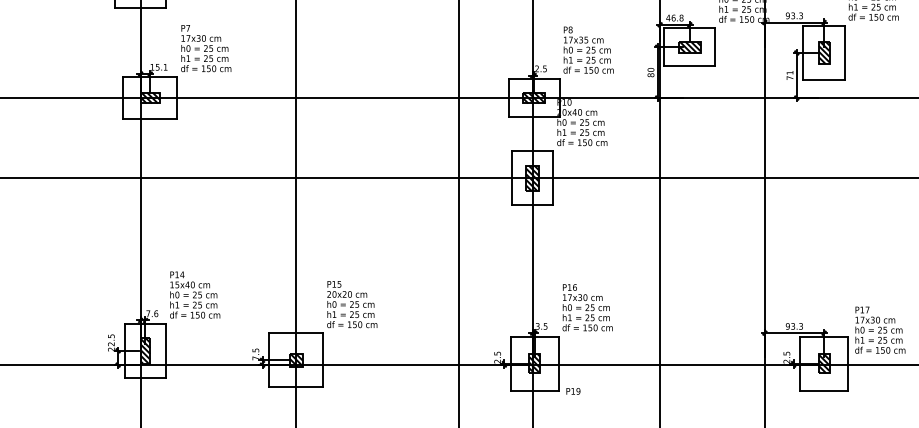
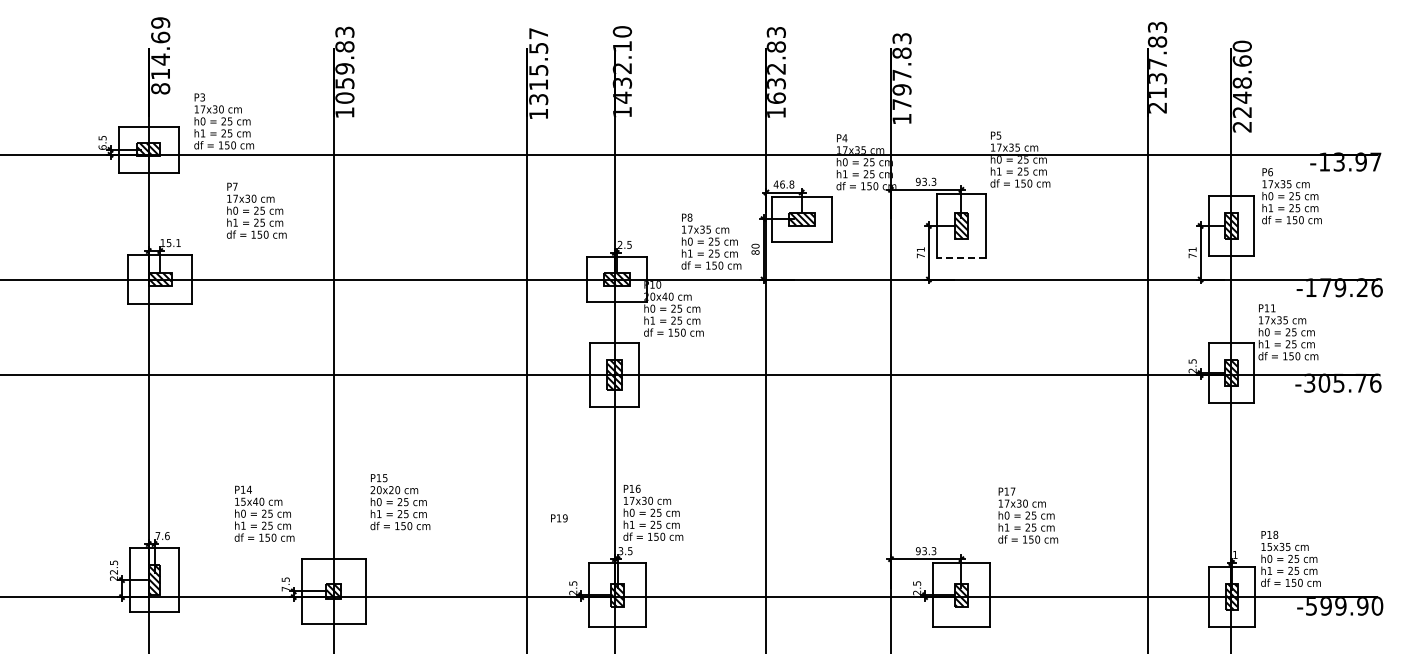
text: (205, 48) -> (256, 210), moved
text: (588, 50) -> (711, 241), moved
line: (824, 80) -> (961, 258), solid -> dashed
text: (195, 294) -> (264, 513), moved
text: (352, 304) -> (400, 502), moved
text: (587, 307) -> (653, 512), moved
text: (880, 330) -> (1028, 515), moved
text: (573, 391) -> (559, 518), moved

